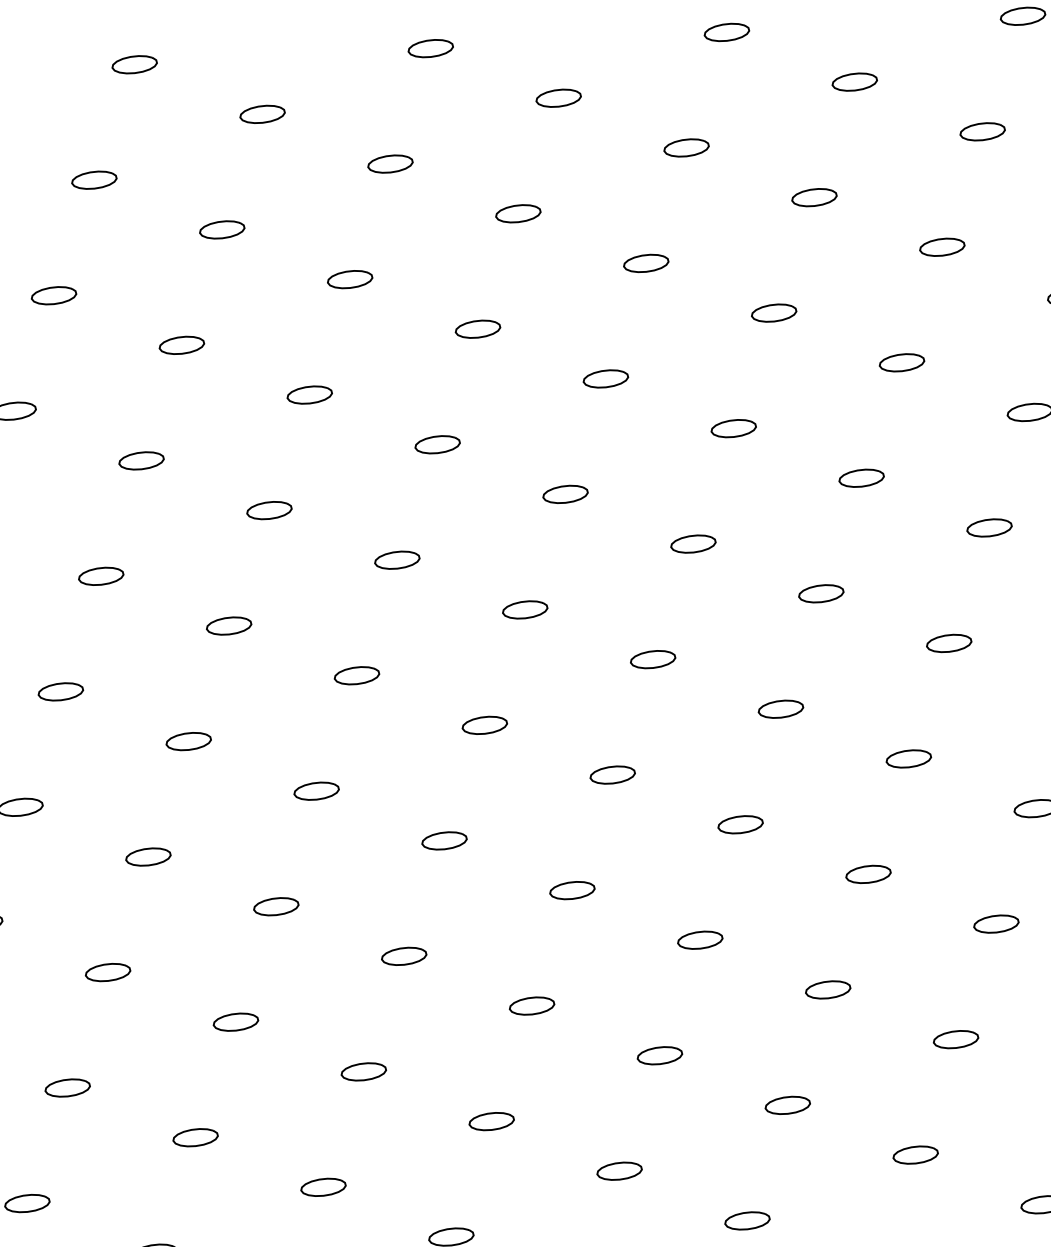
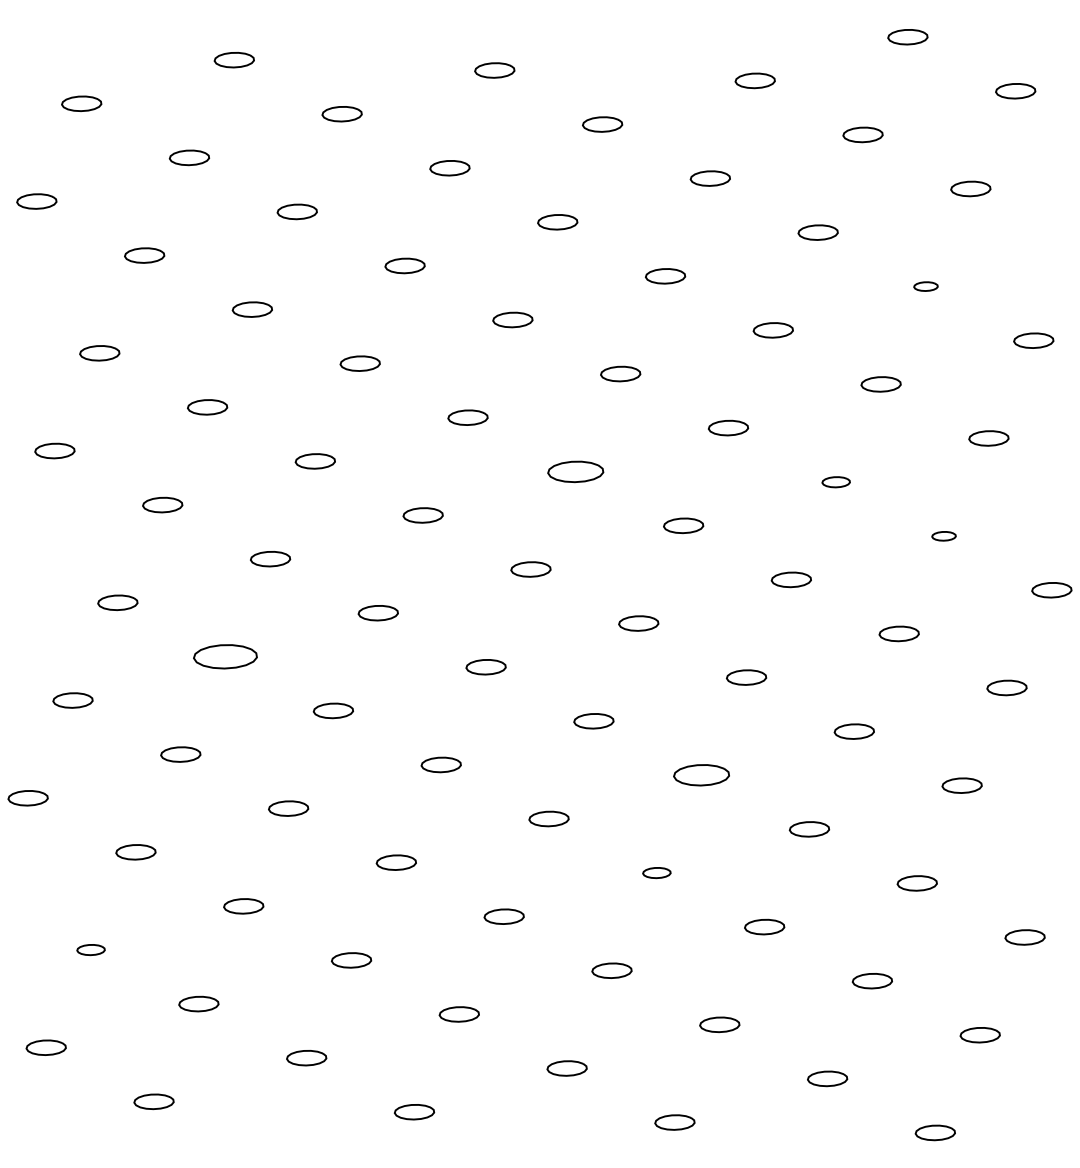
part: (941, 247) -> (925, 286), size x0.6
part: (860, 478) -> (835, 482), size x0.7
part: (565, 494) -> (575, 471), size x1.4
part: (988, 528) -> (943, 536), size x0.6
part: (188, 741) -> (225, 656), size x1.6
part: (740, 825) -> (701, 775), size x1.4
part: (699, 939) -> (656, 872), size x0.7
part: (66, 1087) -> (90, 949), size x0.7

